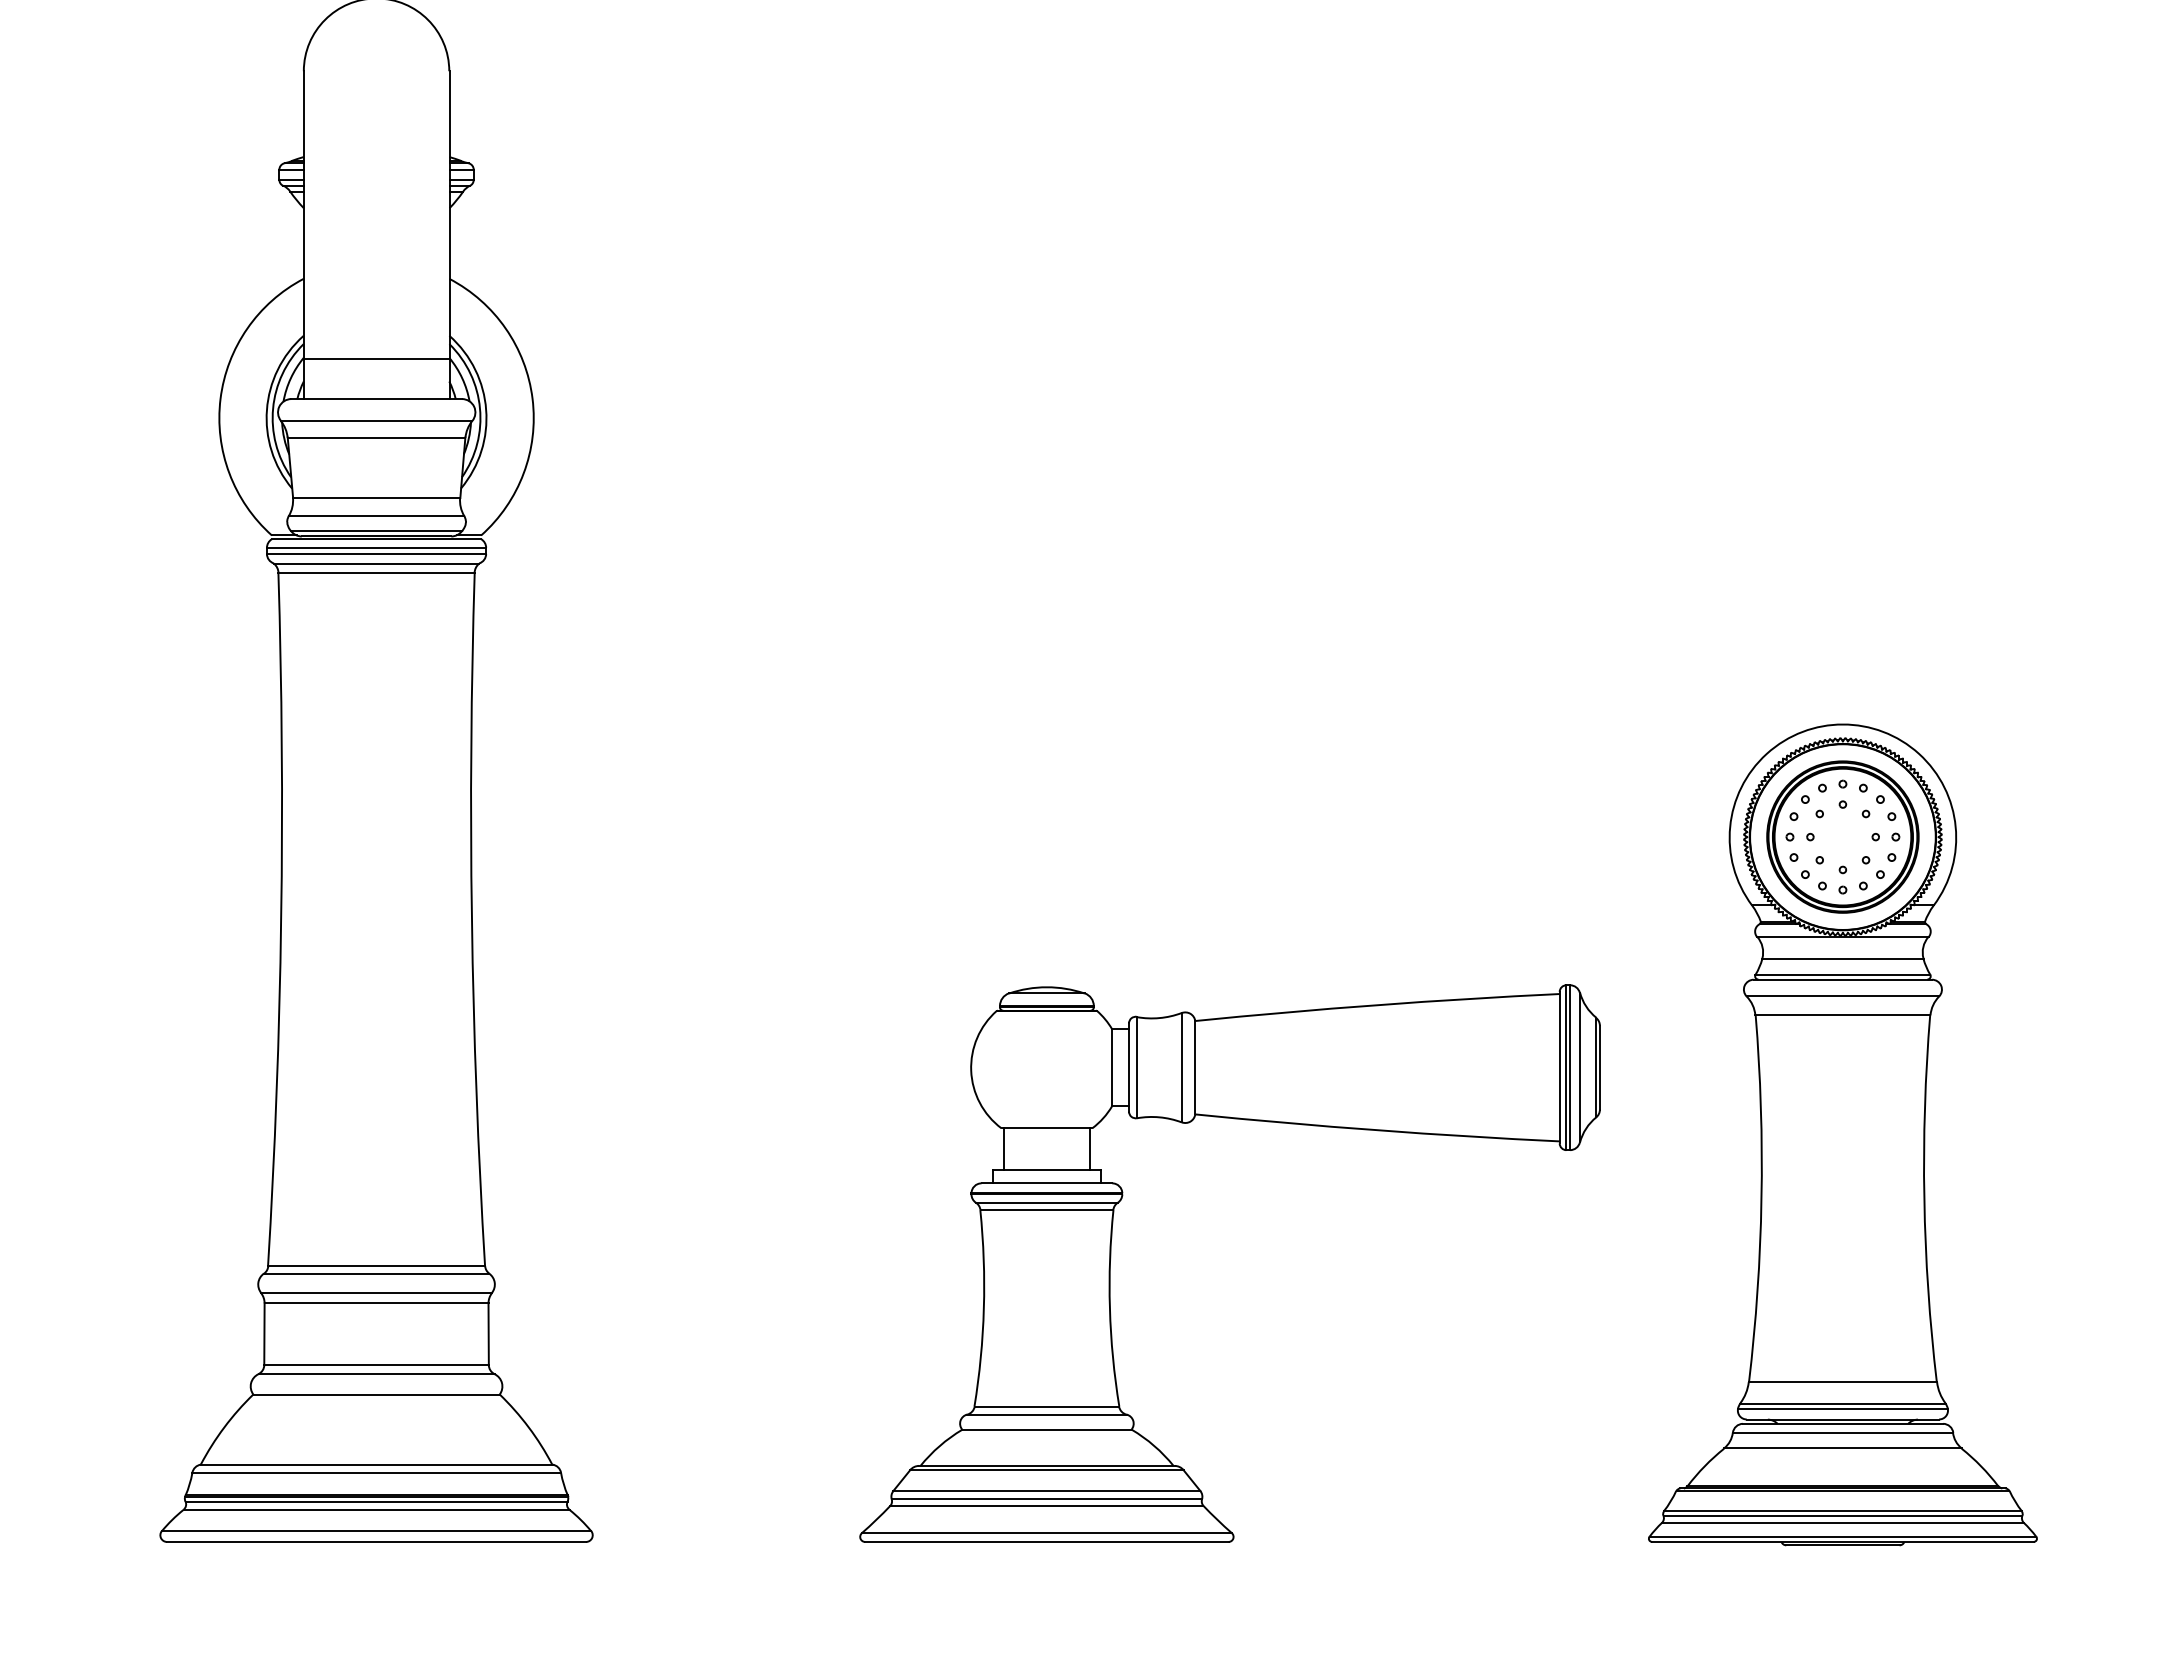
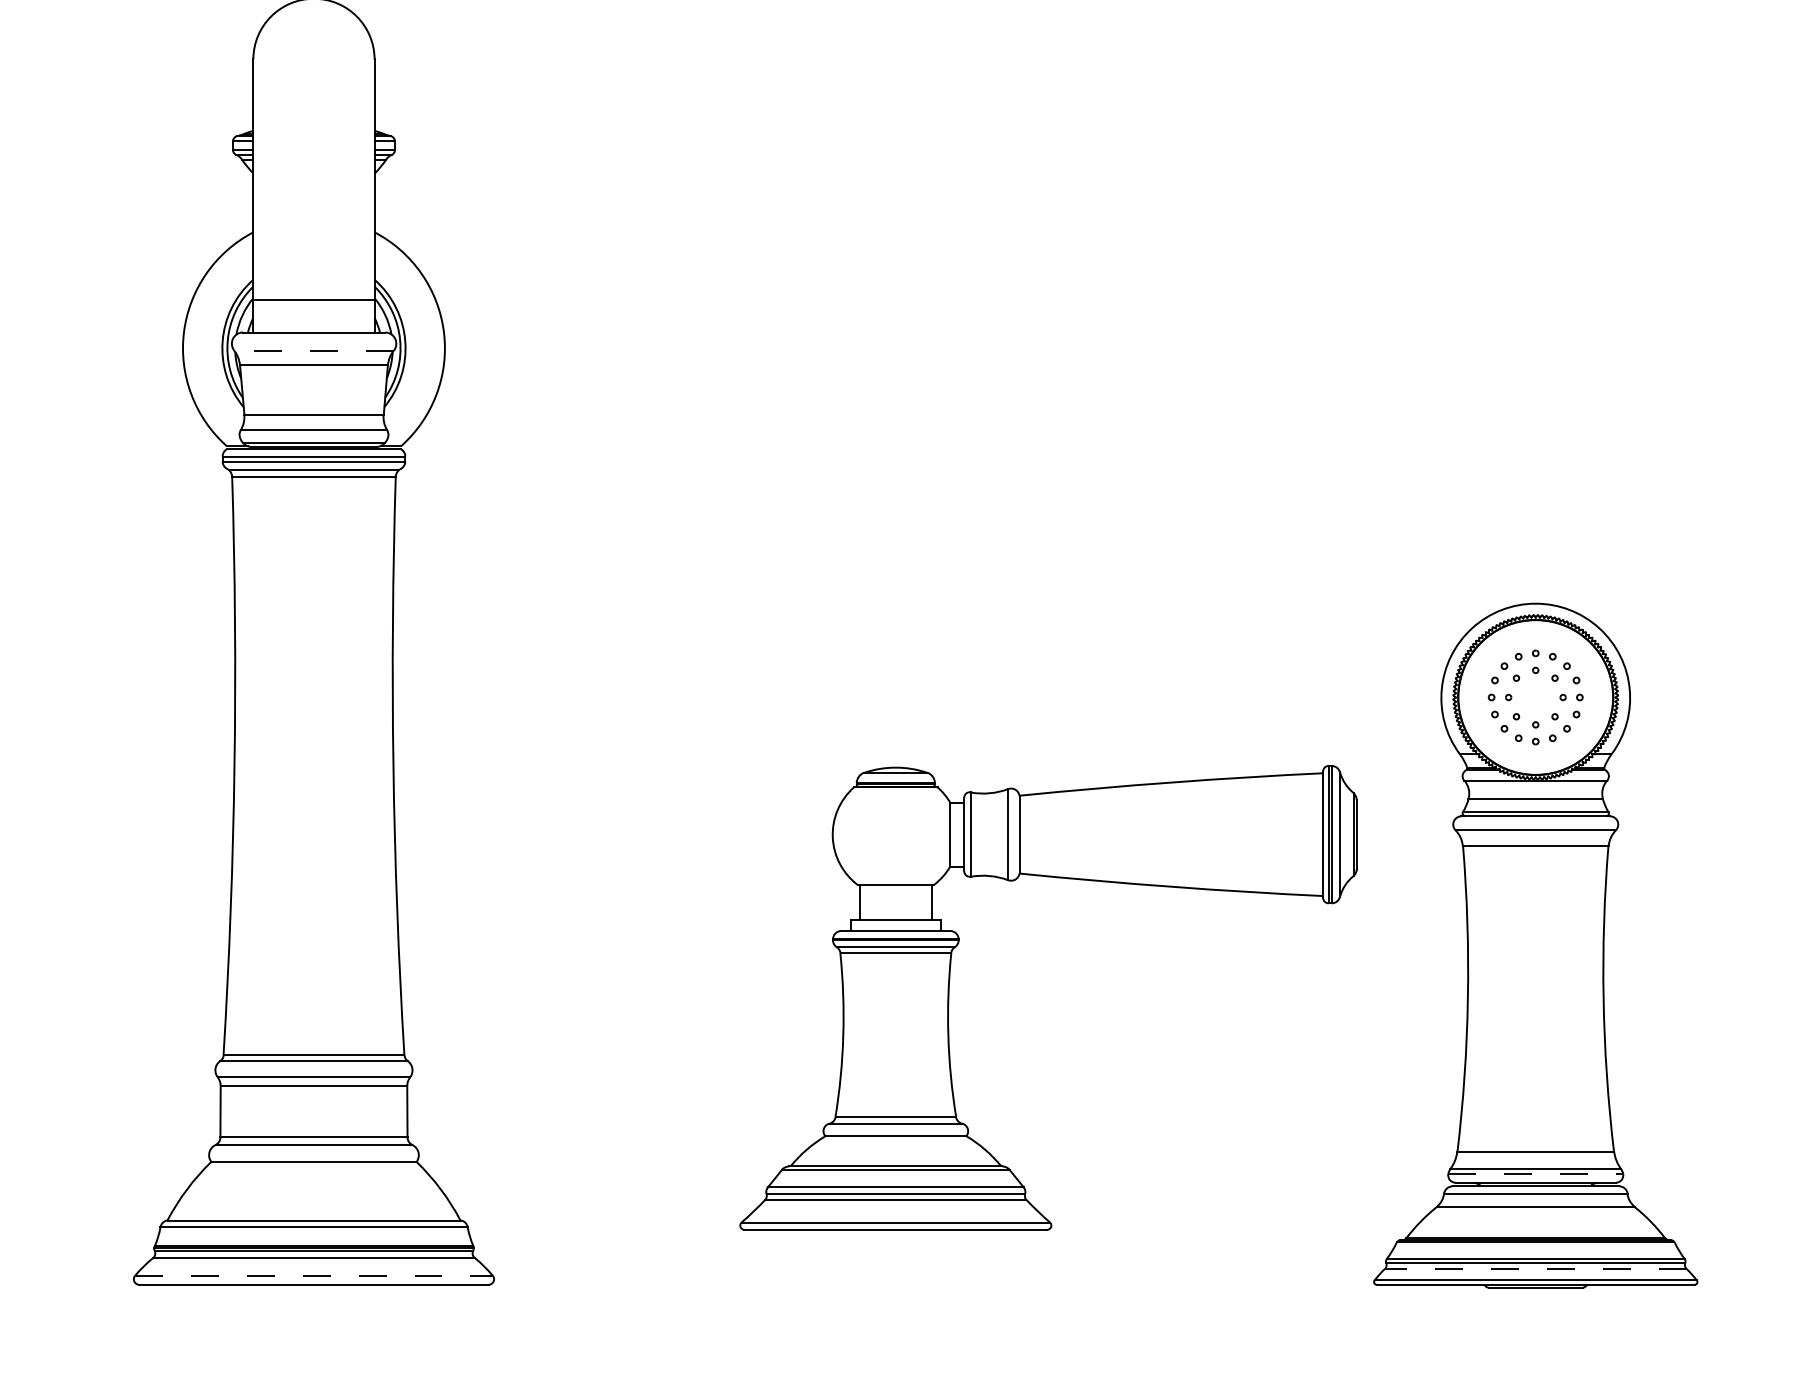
line: (376, 421) -> (313, 351), solid -> dashed
part: (1842, 836) -> (1535, 696), removed
part: (1111, 1258) -> (949, 993), moved
line: (1842, 1408) -> (1535, 1173), solid -> dashed
line: (1842, 1522) -> (1535, 1268), solid -> dashed
line: (376, 1530) -> (313, 1275), solid -> dashed

